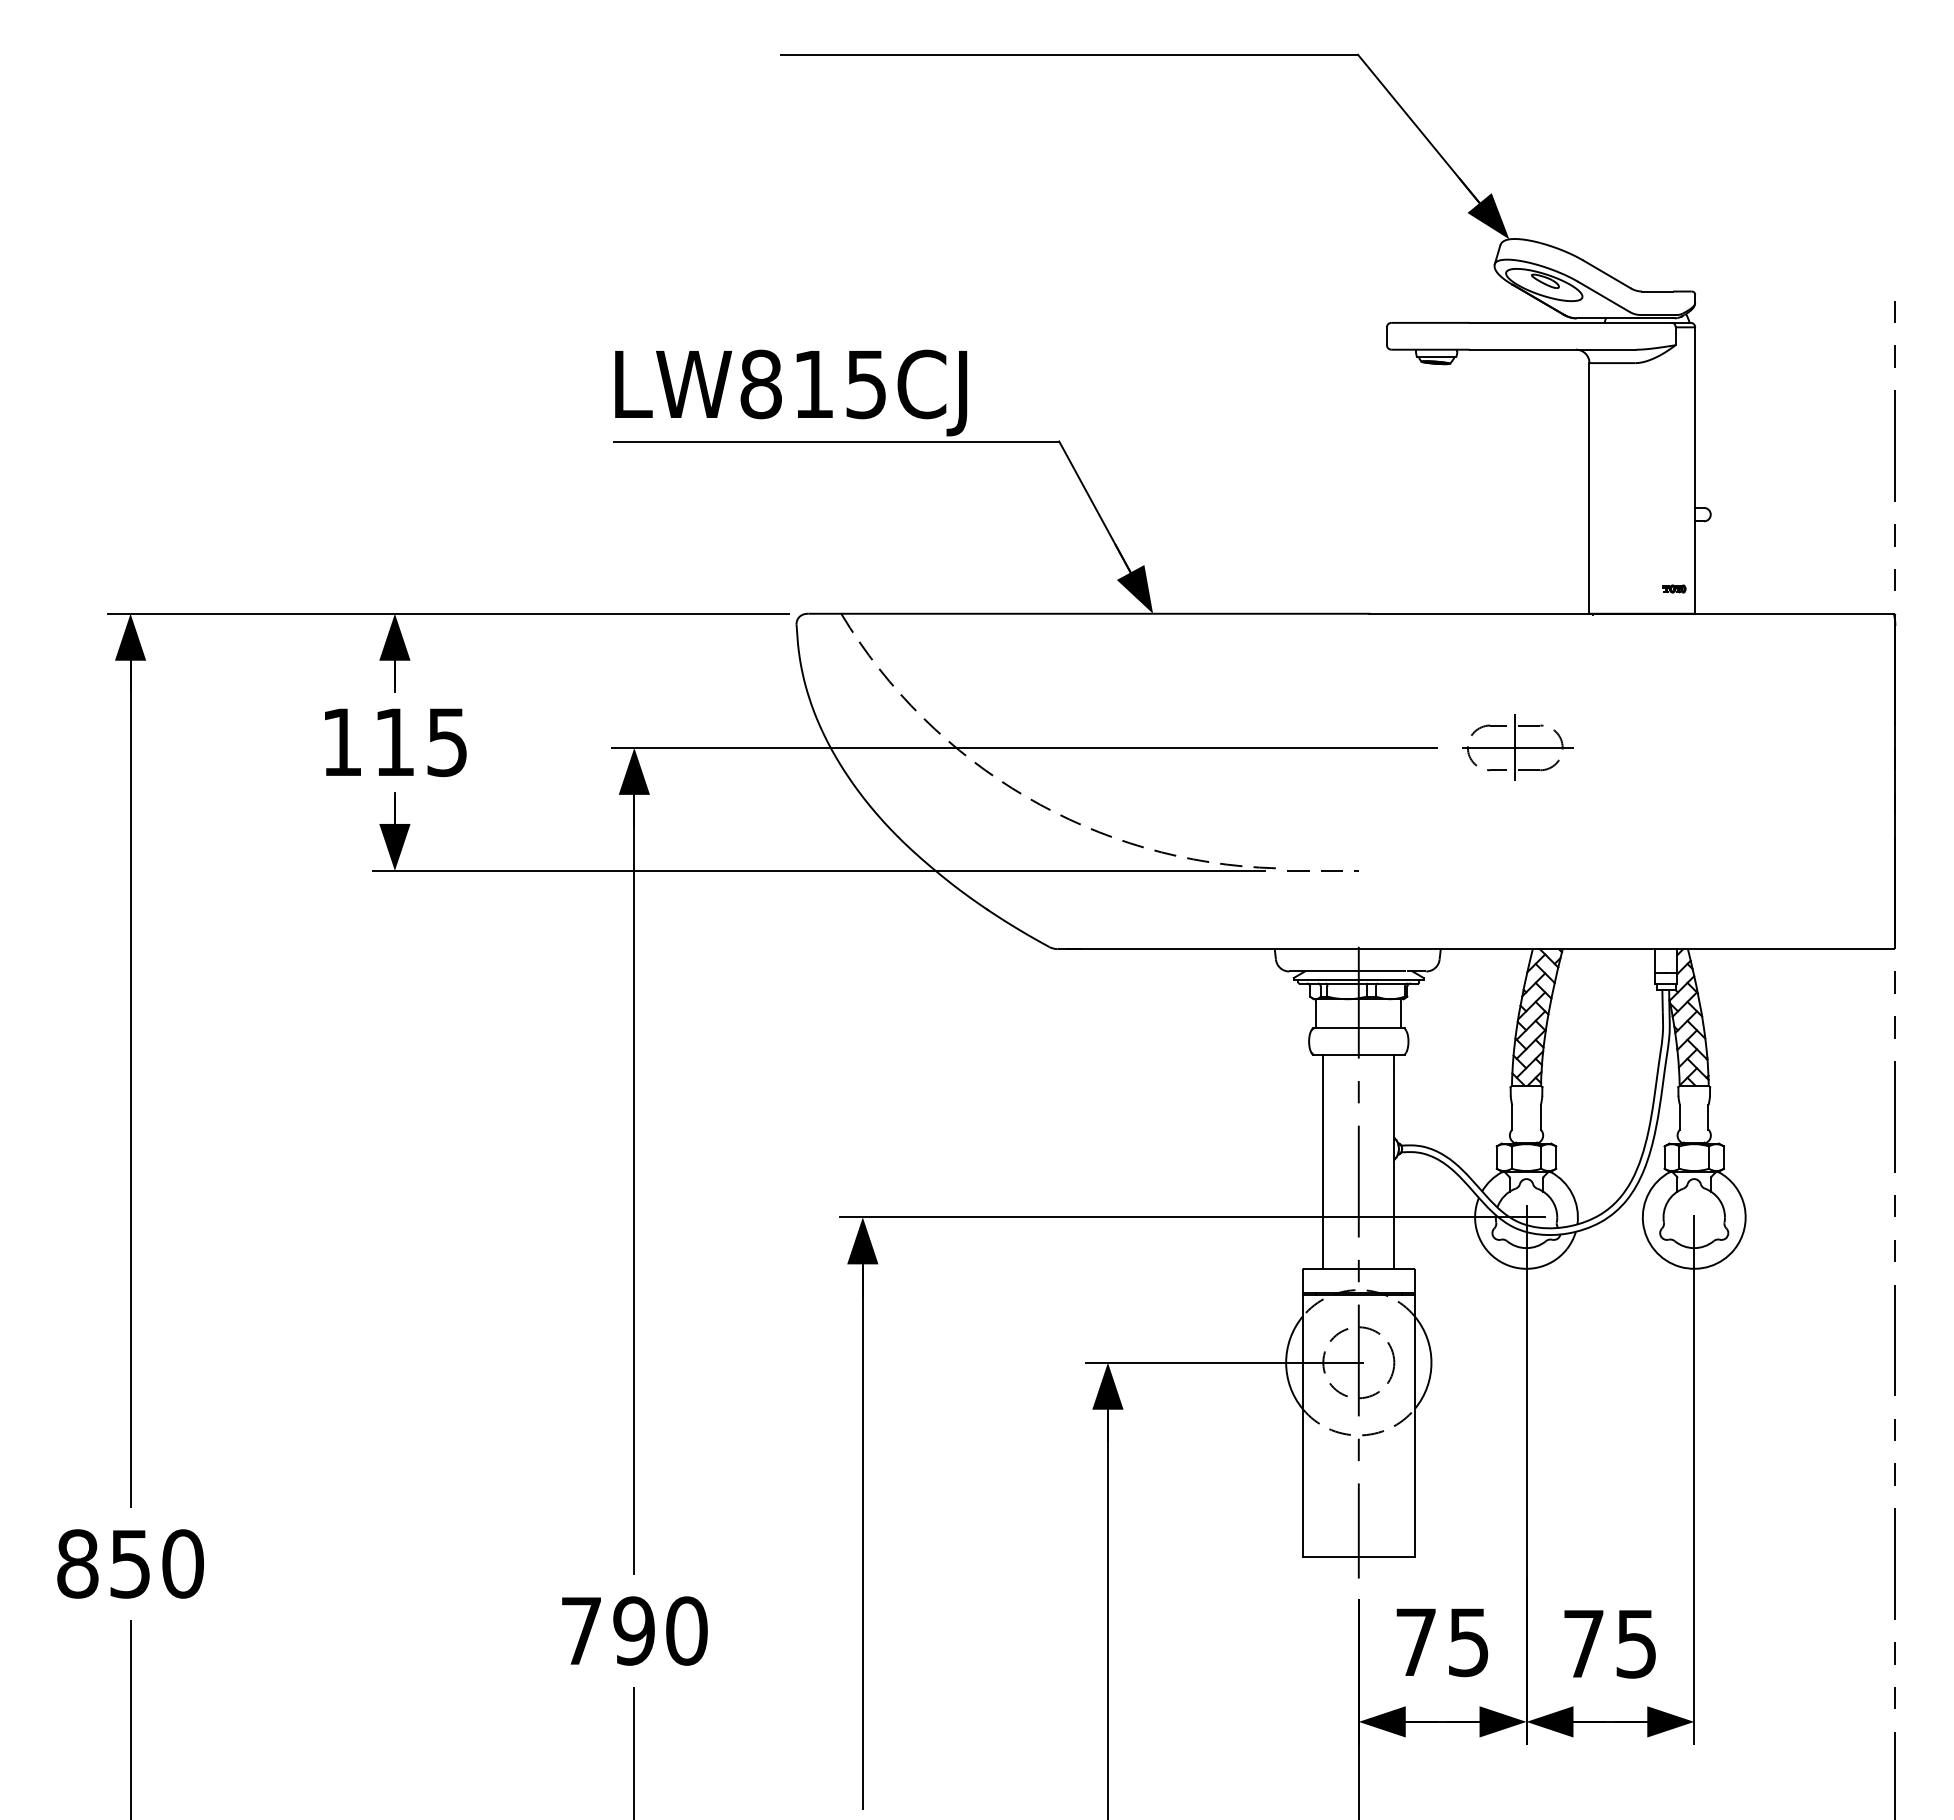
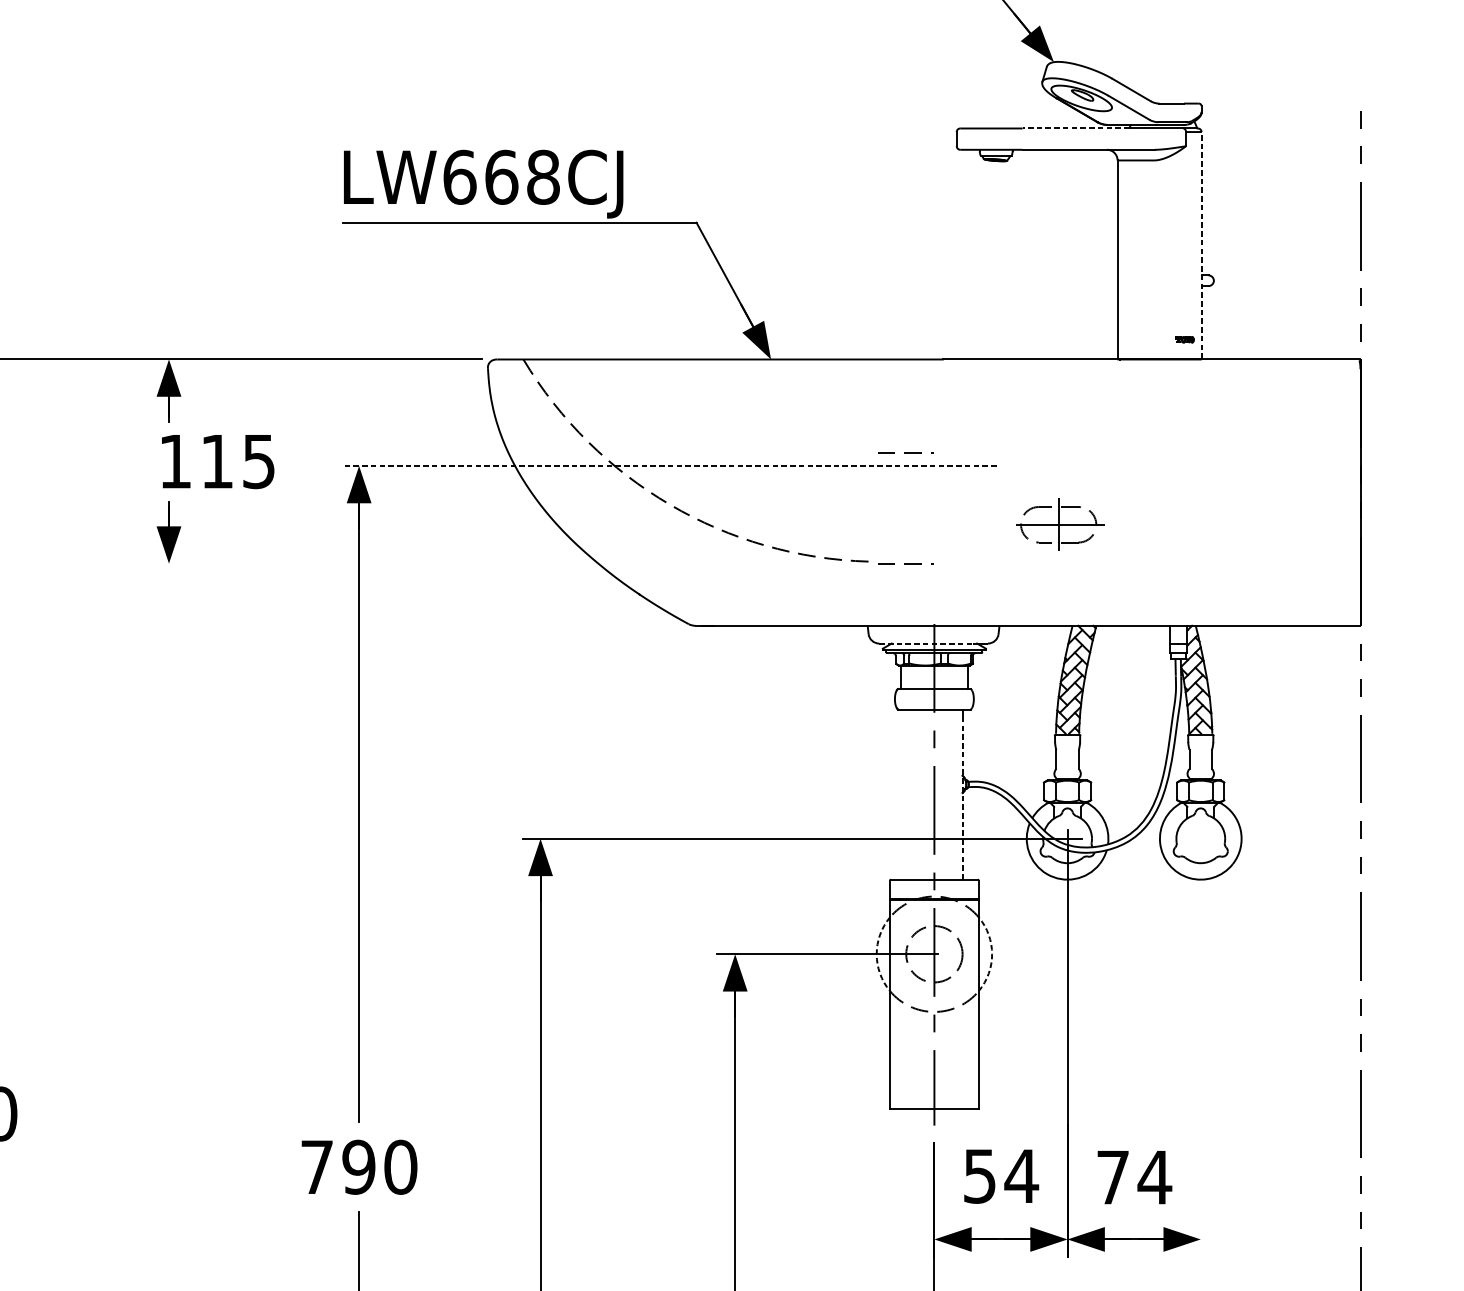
line: (1536, 322) -> (1075, 128), solid -> dashed
text: (813, 384) -> (501, 177), LW815CJ -> LW668CJ
line: (1695, 470) -> (1201, 245), solid -> dashed
line: (1322, 731) -> (905, 452), added
text: (395, 742) -> (217, 461), moved
line: (1024, 747) -> (668, 465), solid -> dashed
part: (1517, 747) -> (1060, 524), moved
line: (818, 870) -> (505, 563), removed
line: (1348, 971) -> (926, 643), solid -> dashed
line: (1323, 1161) -> (906, 794), removed
line: (1394, 1169) -> (962, 800), solid -> dashed
arc: (1286, 1362) -> (876, 954), solid -> dashed
arc: (1431, 1362) -> (992, 954), solid -> dashed
line: (1694, 1480) -> (1200, 1047), removed
text: (1443, 1642) -> (1001, 1176), 75 -> 54
text: (1636, 1644) -> (1154, 1177), 75 -> 74

